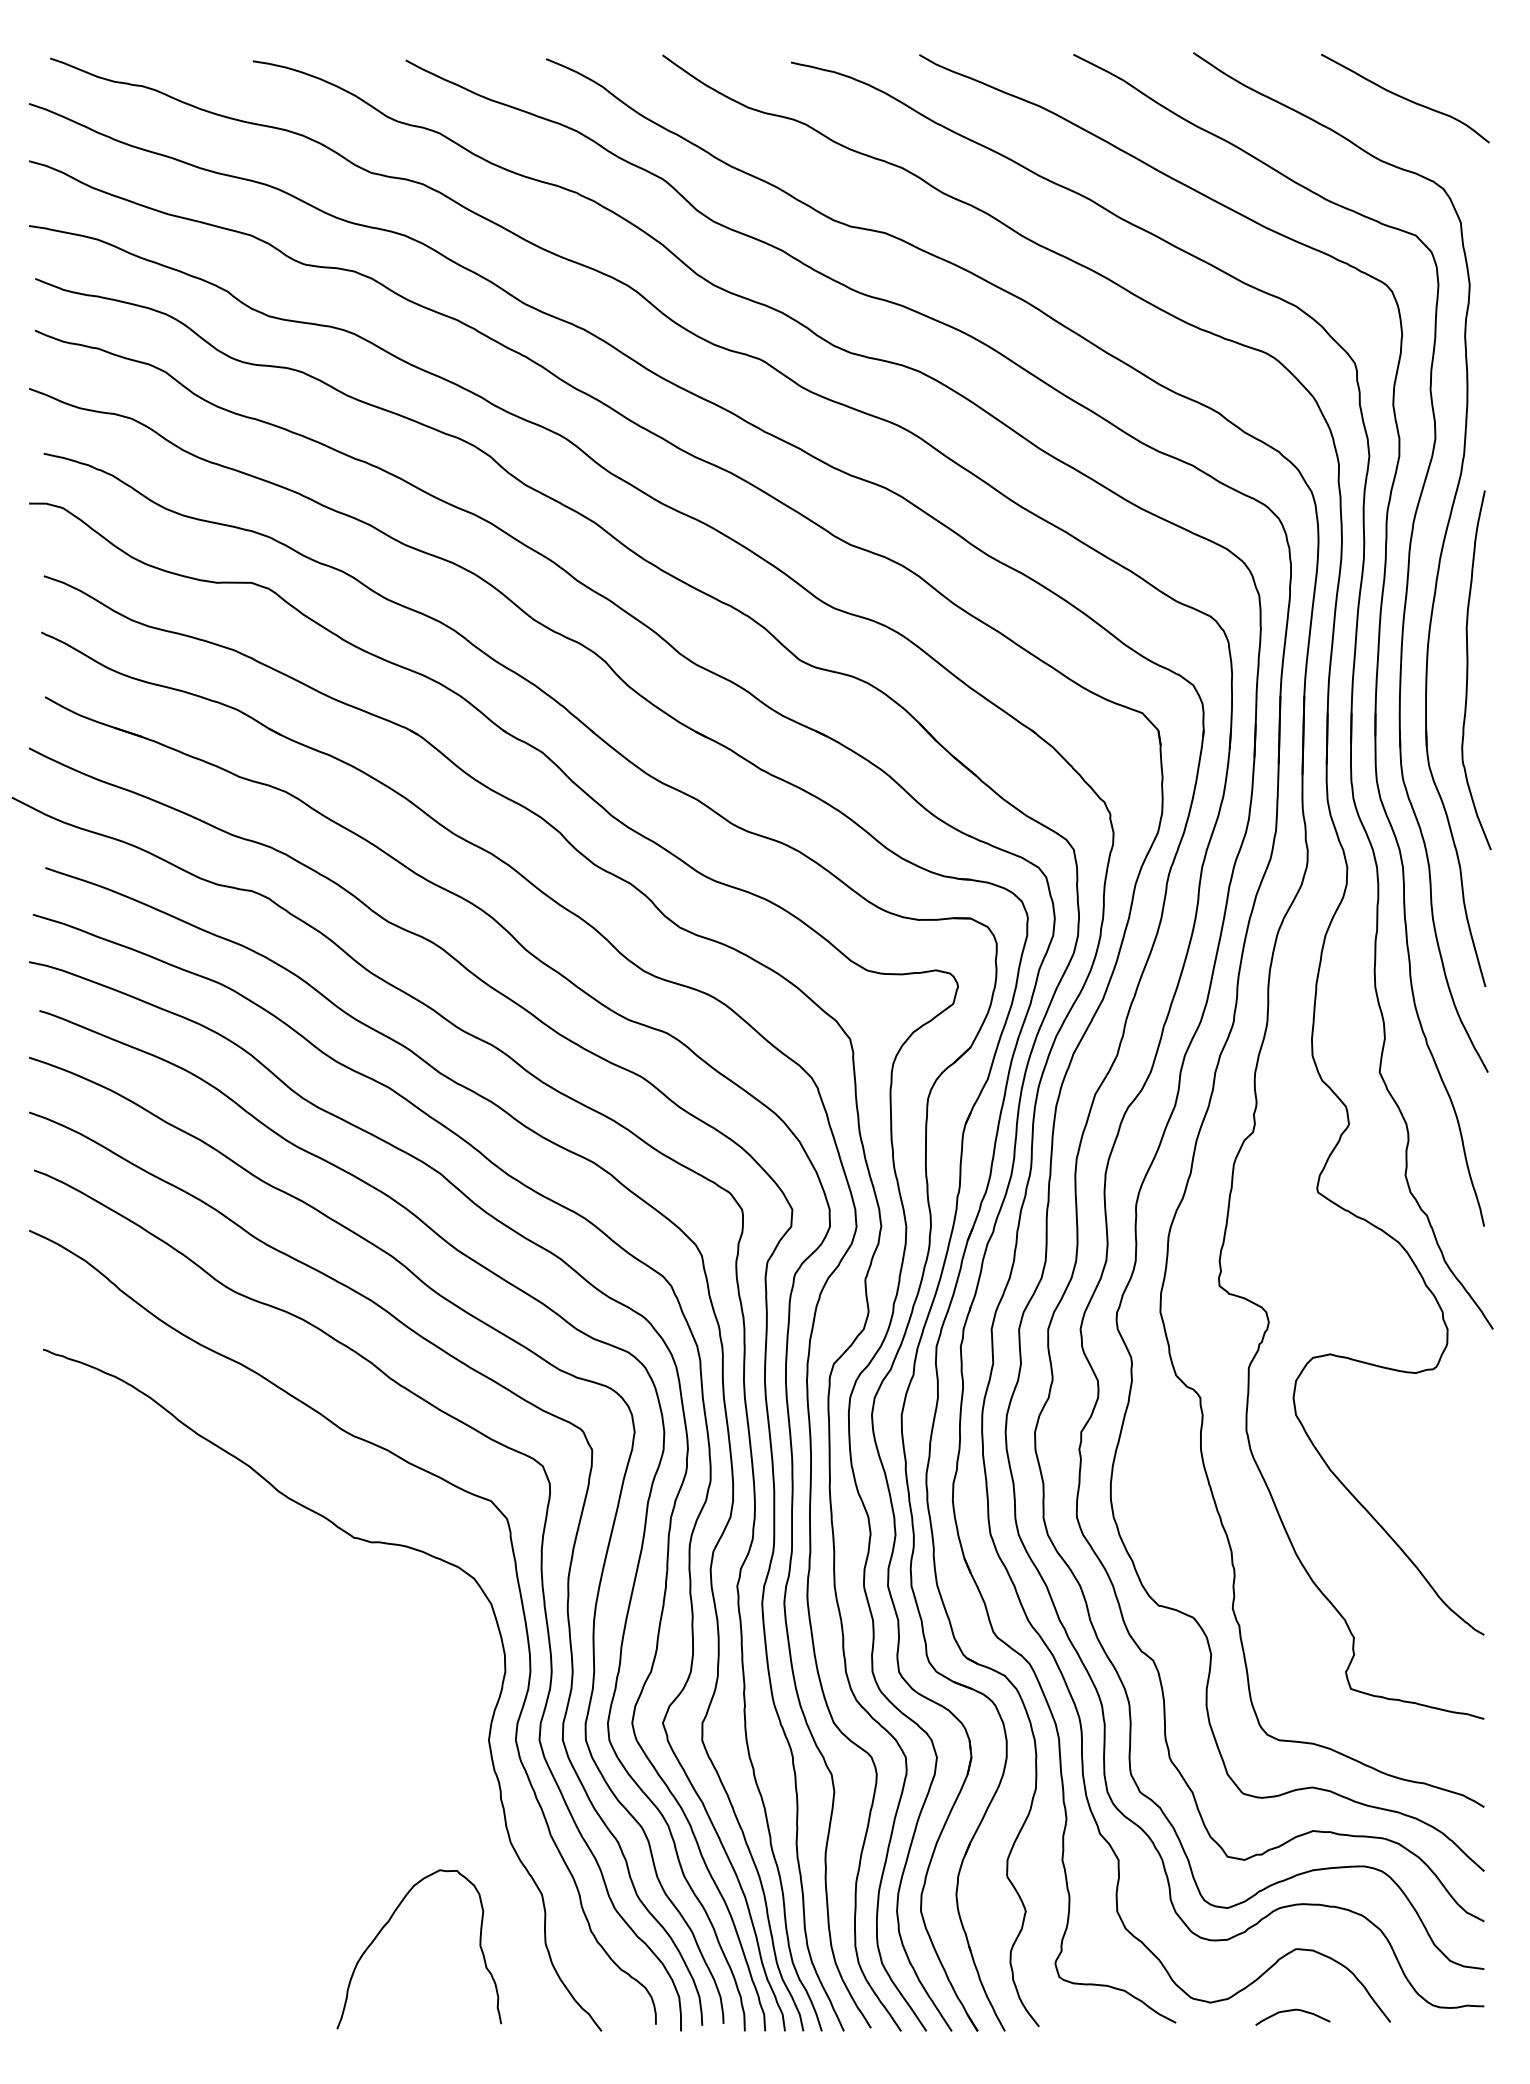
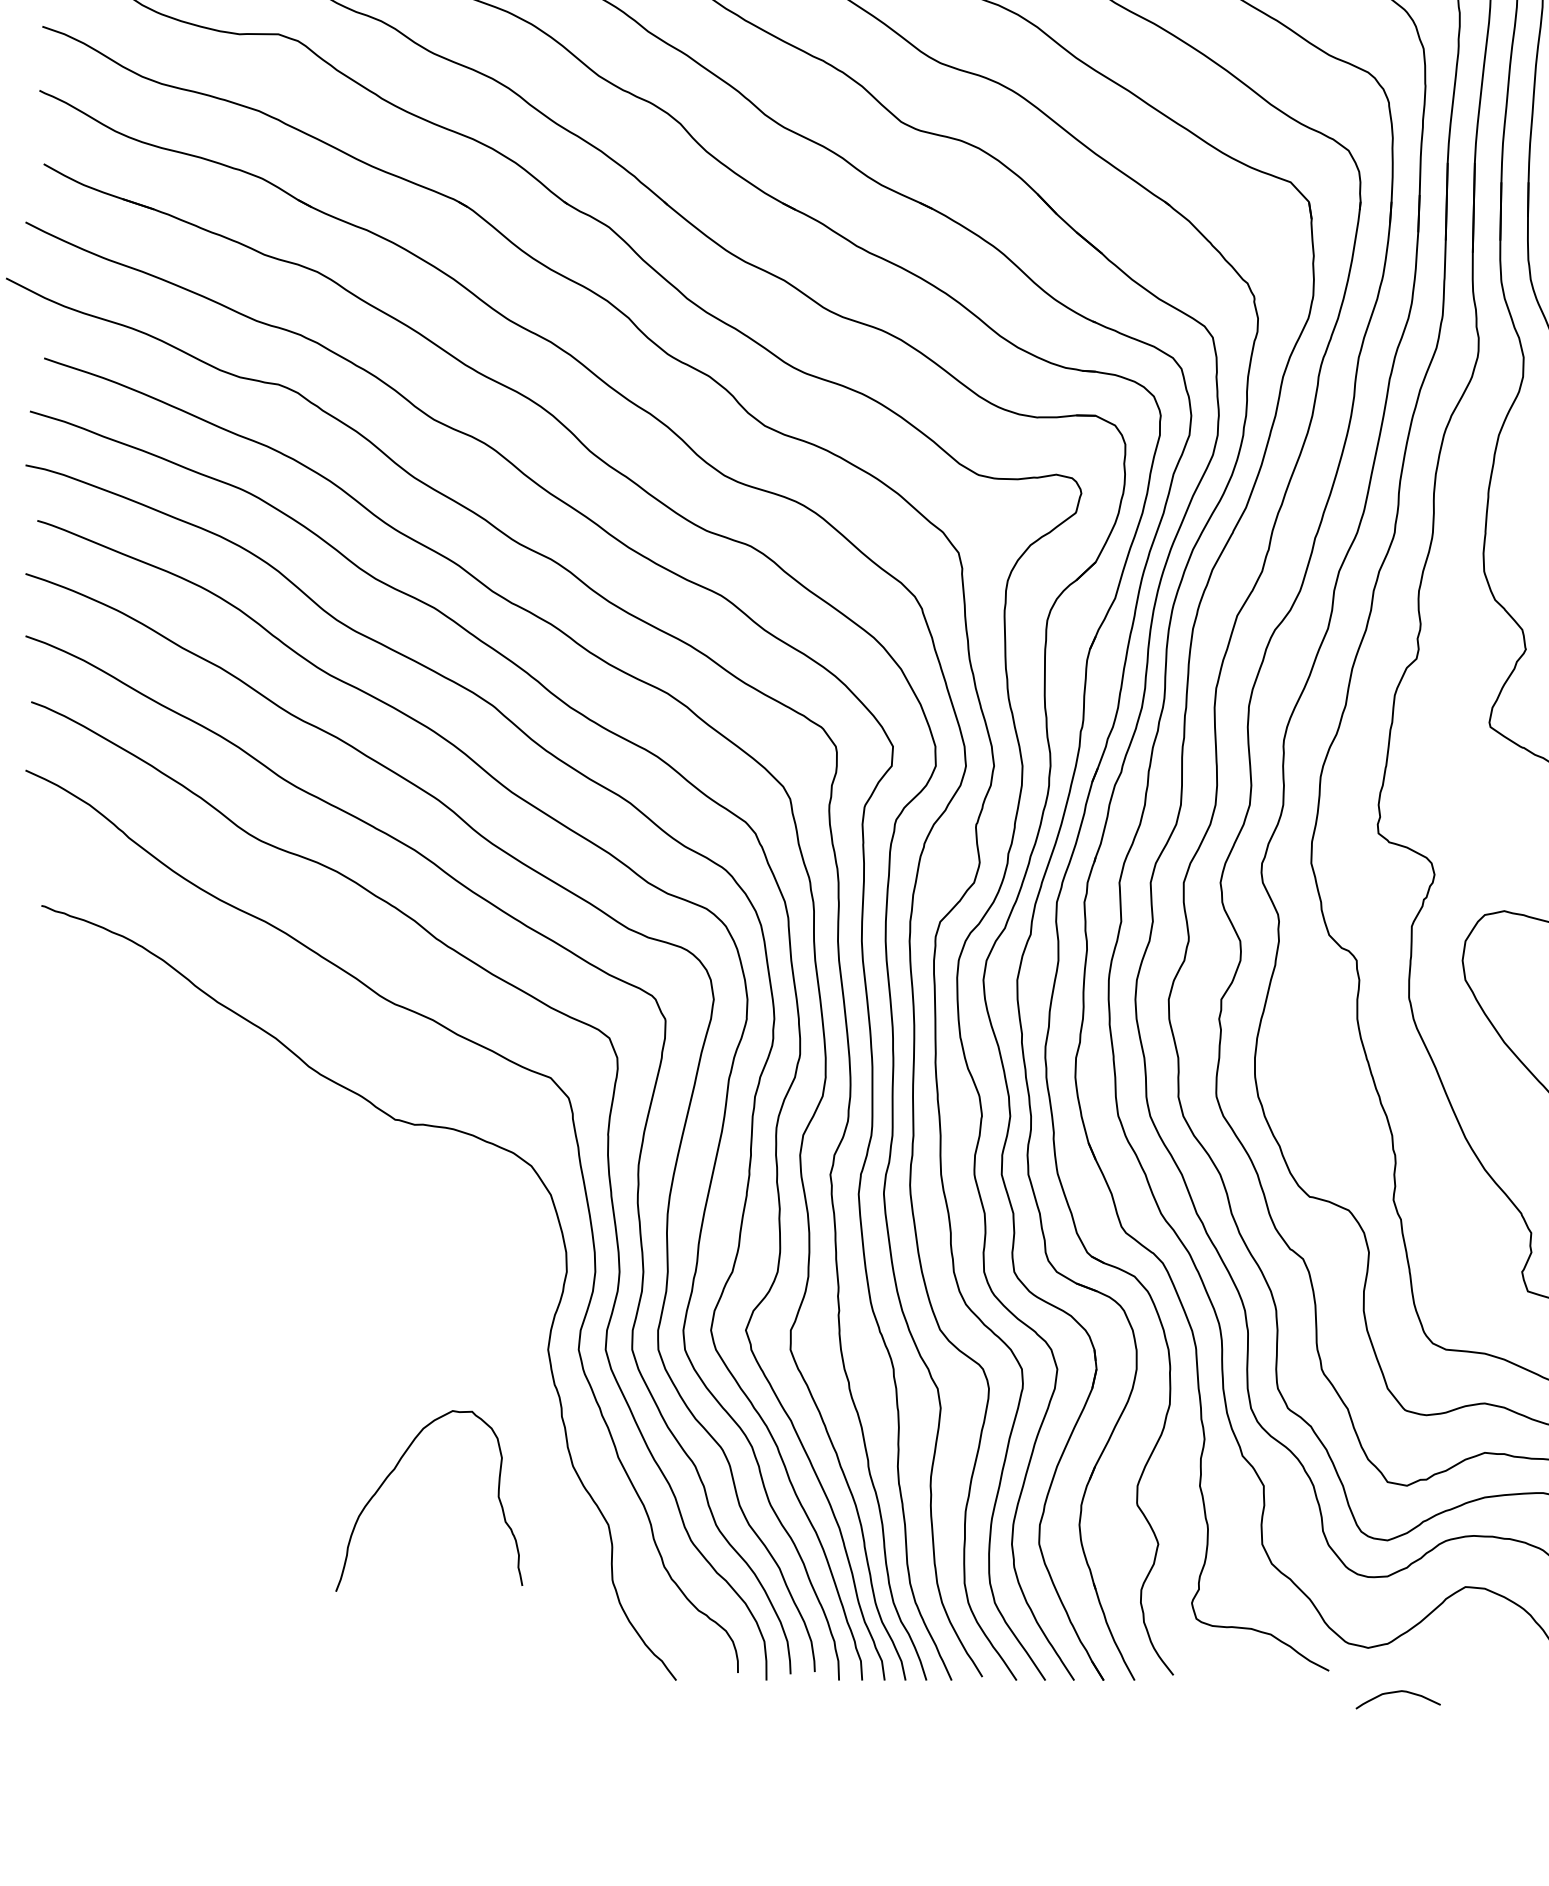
curve: (387, 1924) -> (393, 1472), moved
curve: (1292, 2011) -> (1397, 1693), moved

